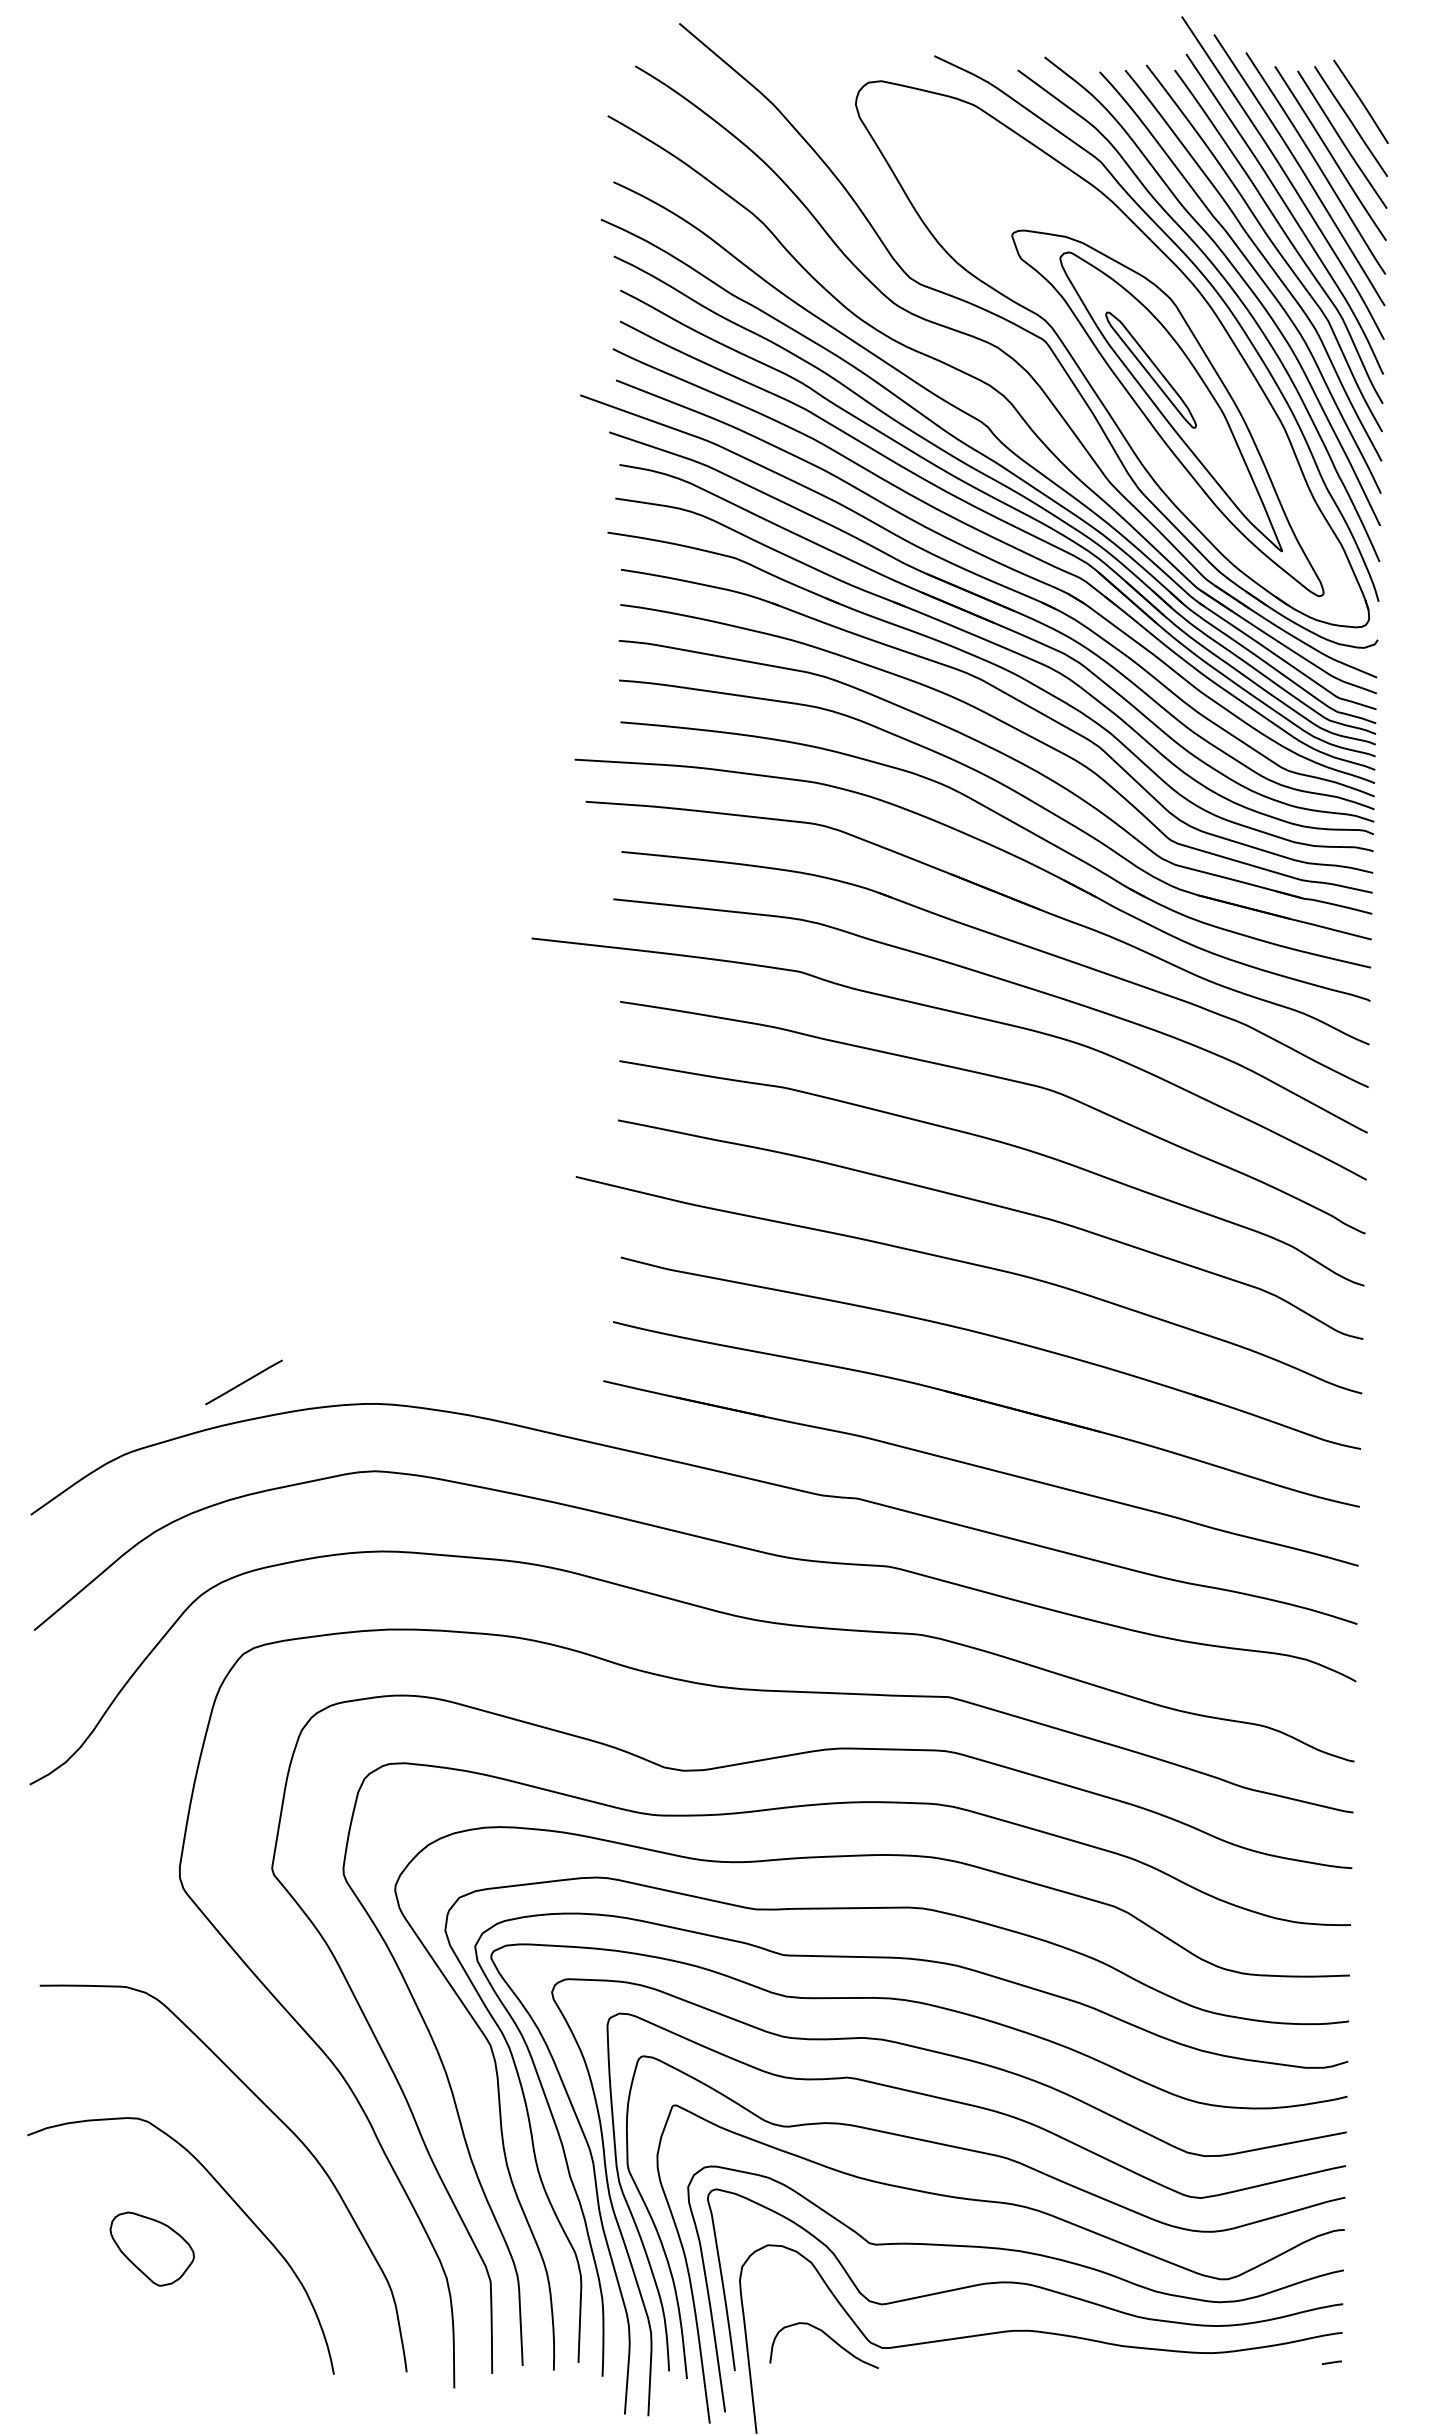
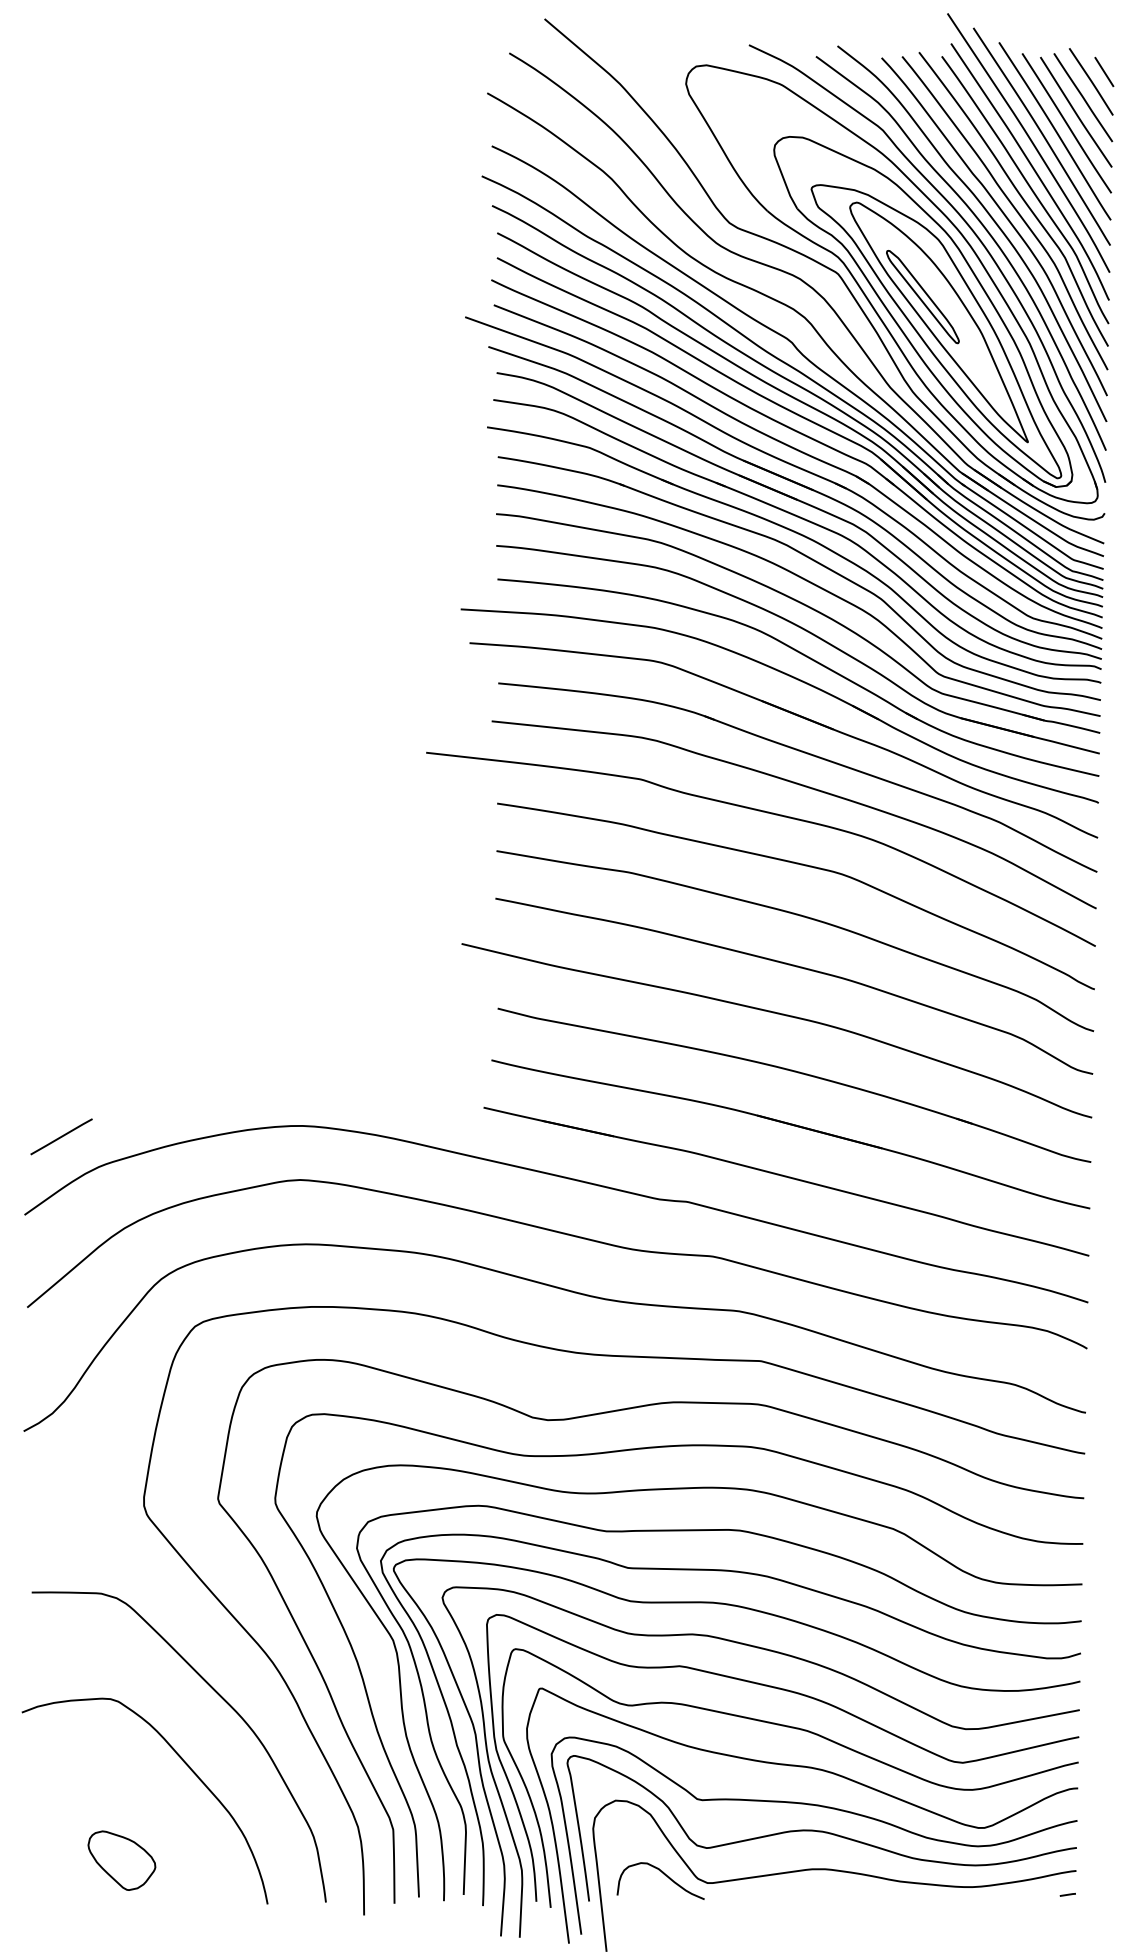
line: (1377, 89) -> (1104, 71), added
part: (1151, 388) -> (923, 311), added
line: (243, 1382) -> (61, 1136), moved
part: (151, 2248) -> (121, 1860), moved

